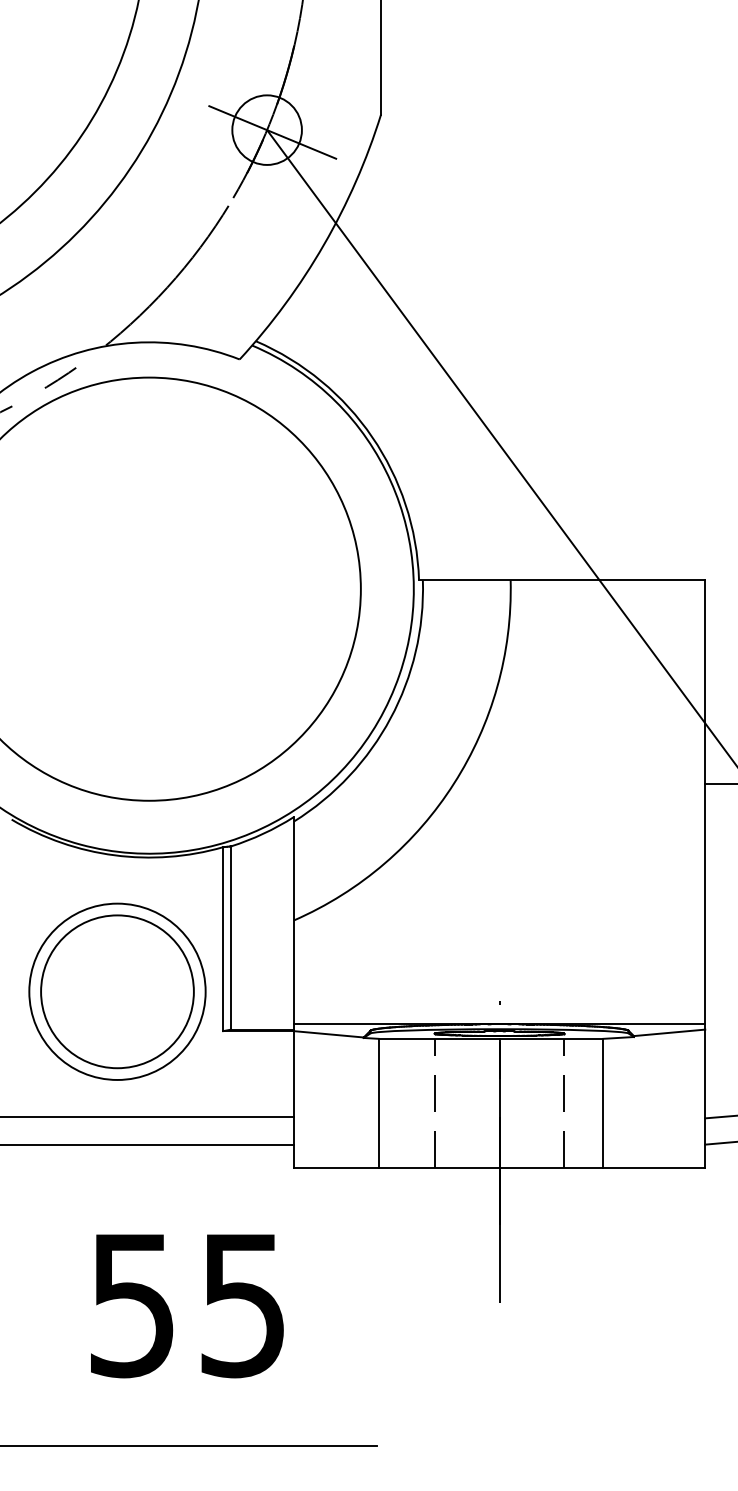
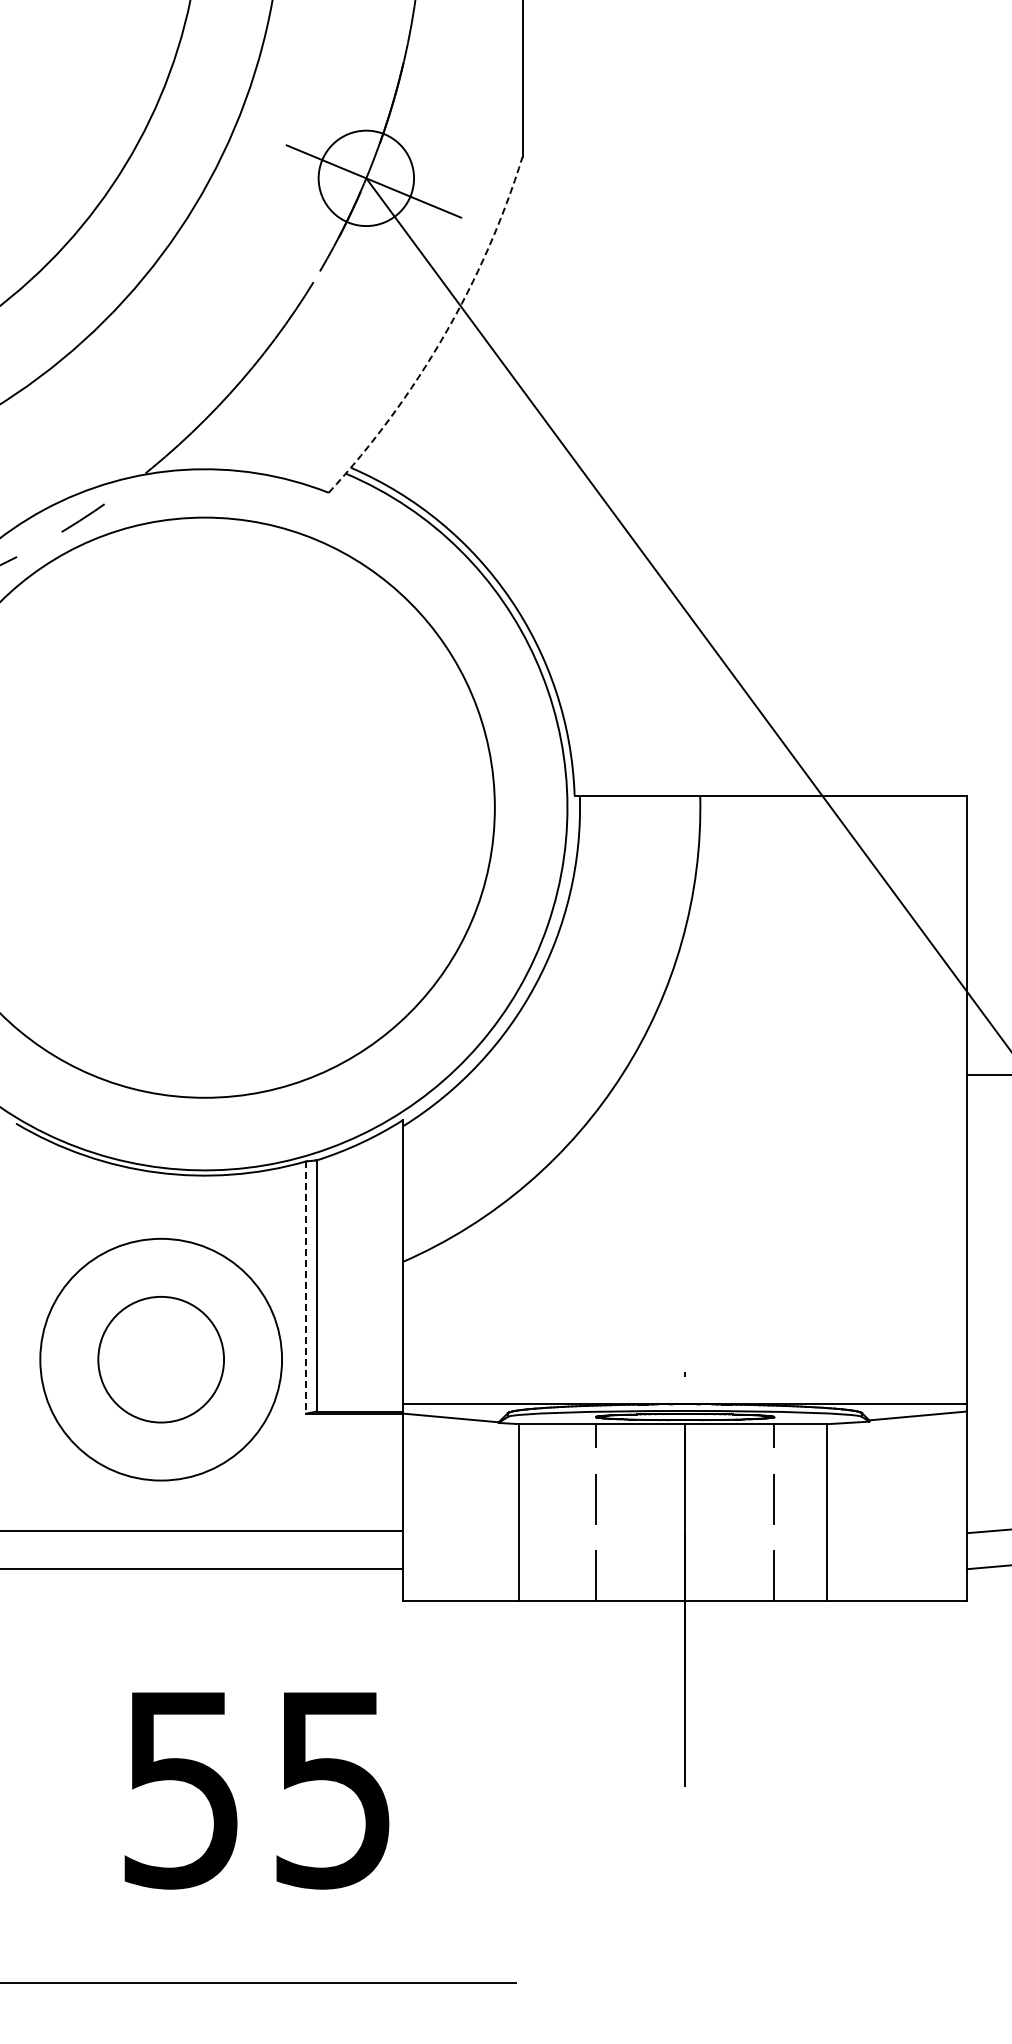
arc: (324, 244) -> (444, 335), solid -> dashed
line: (223, 939) -> (306, 1288), solid -> dashed
circle: (116, 991) -> (160, 1359), size x0.6

